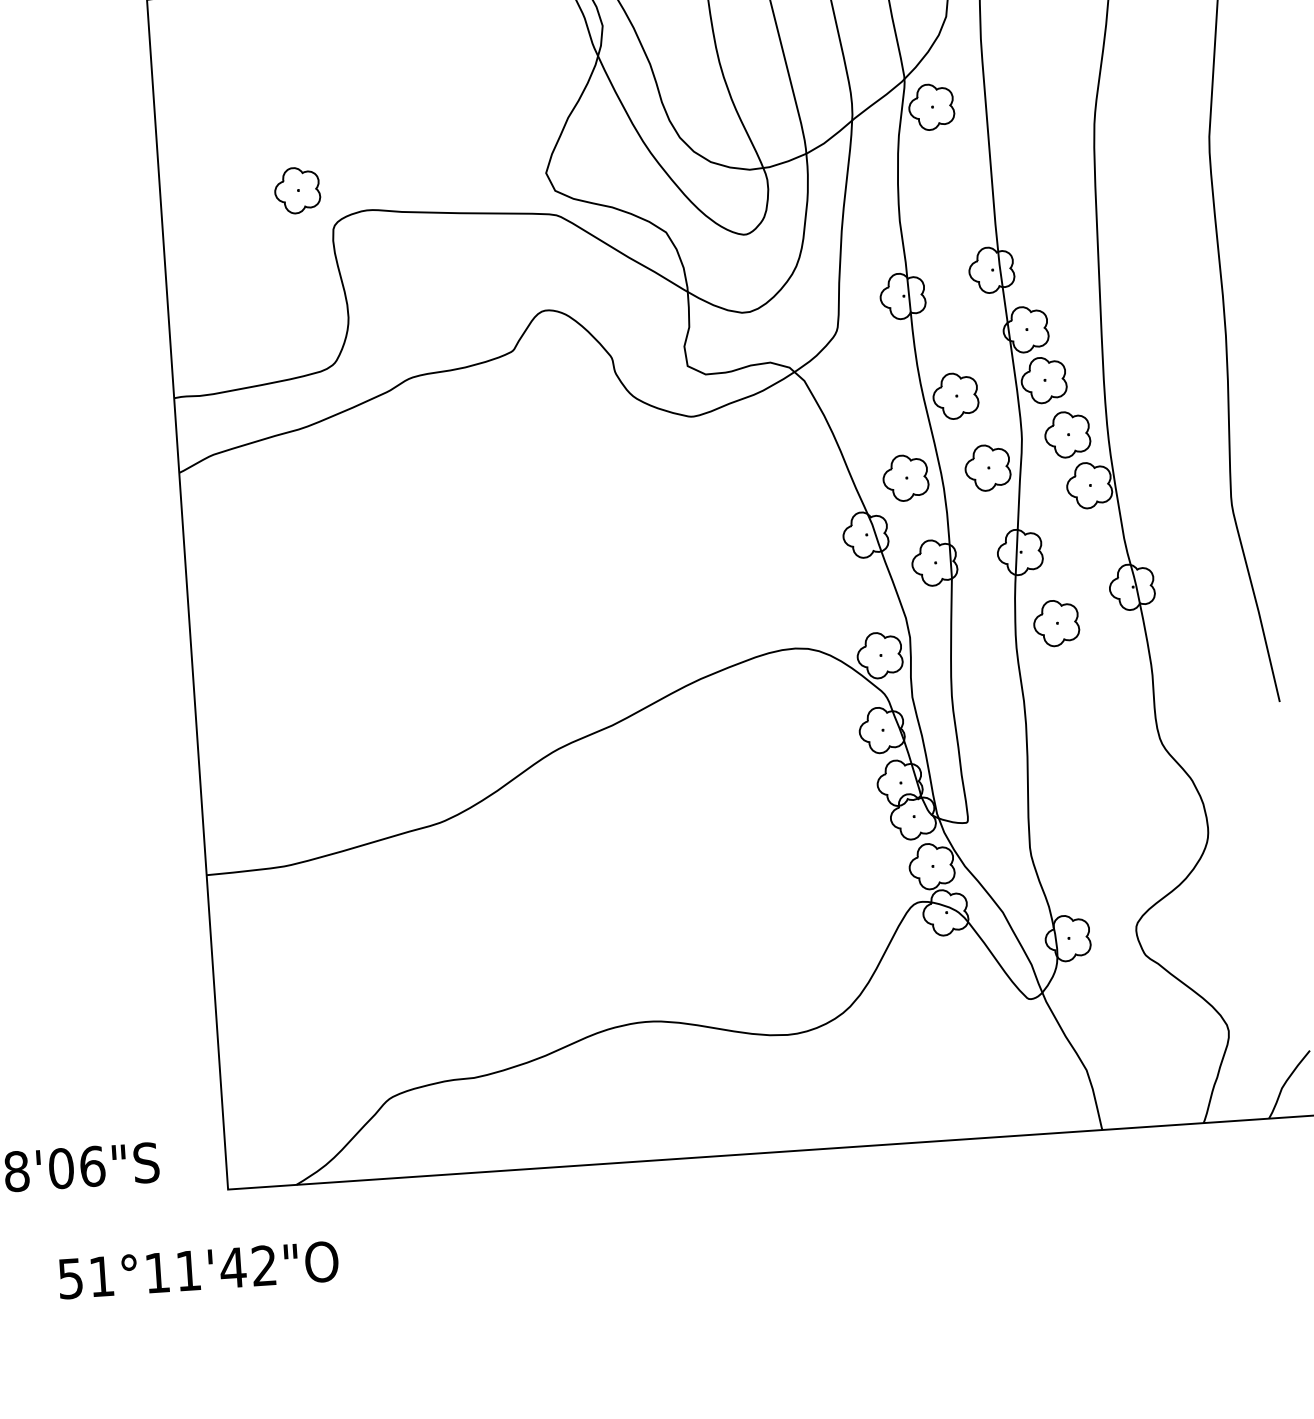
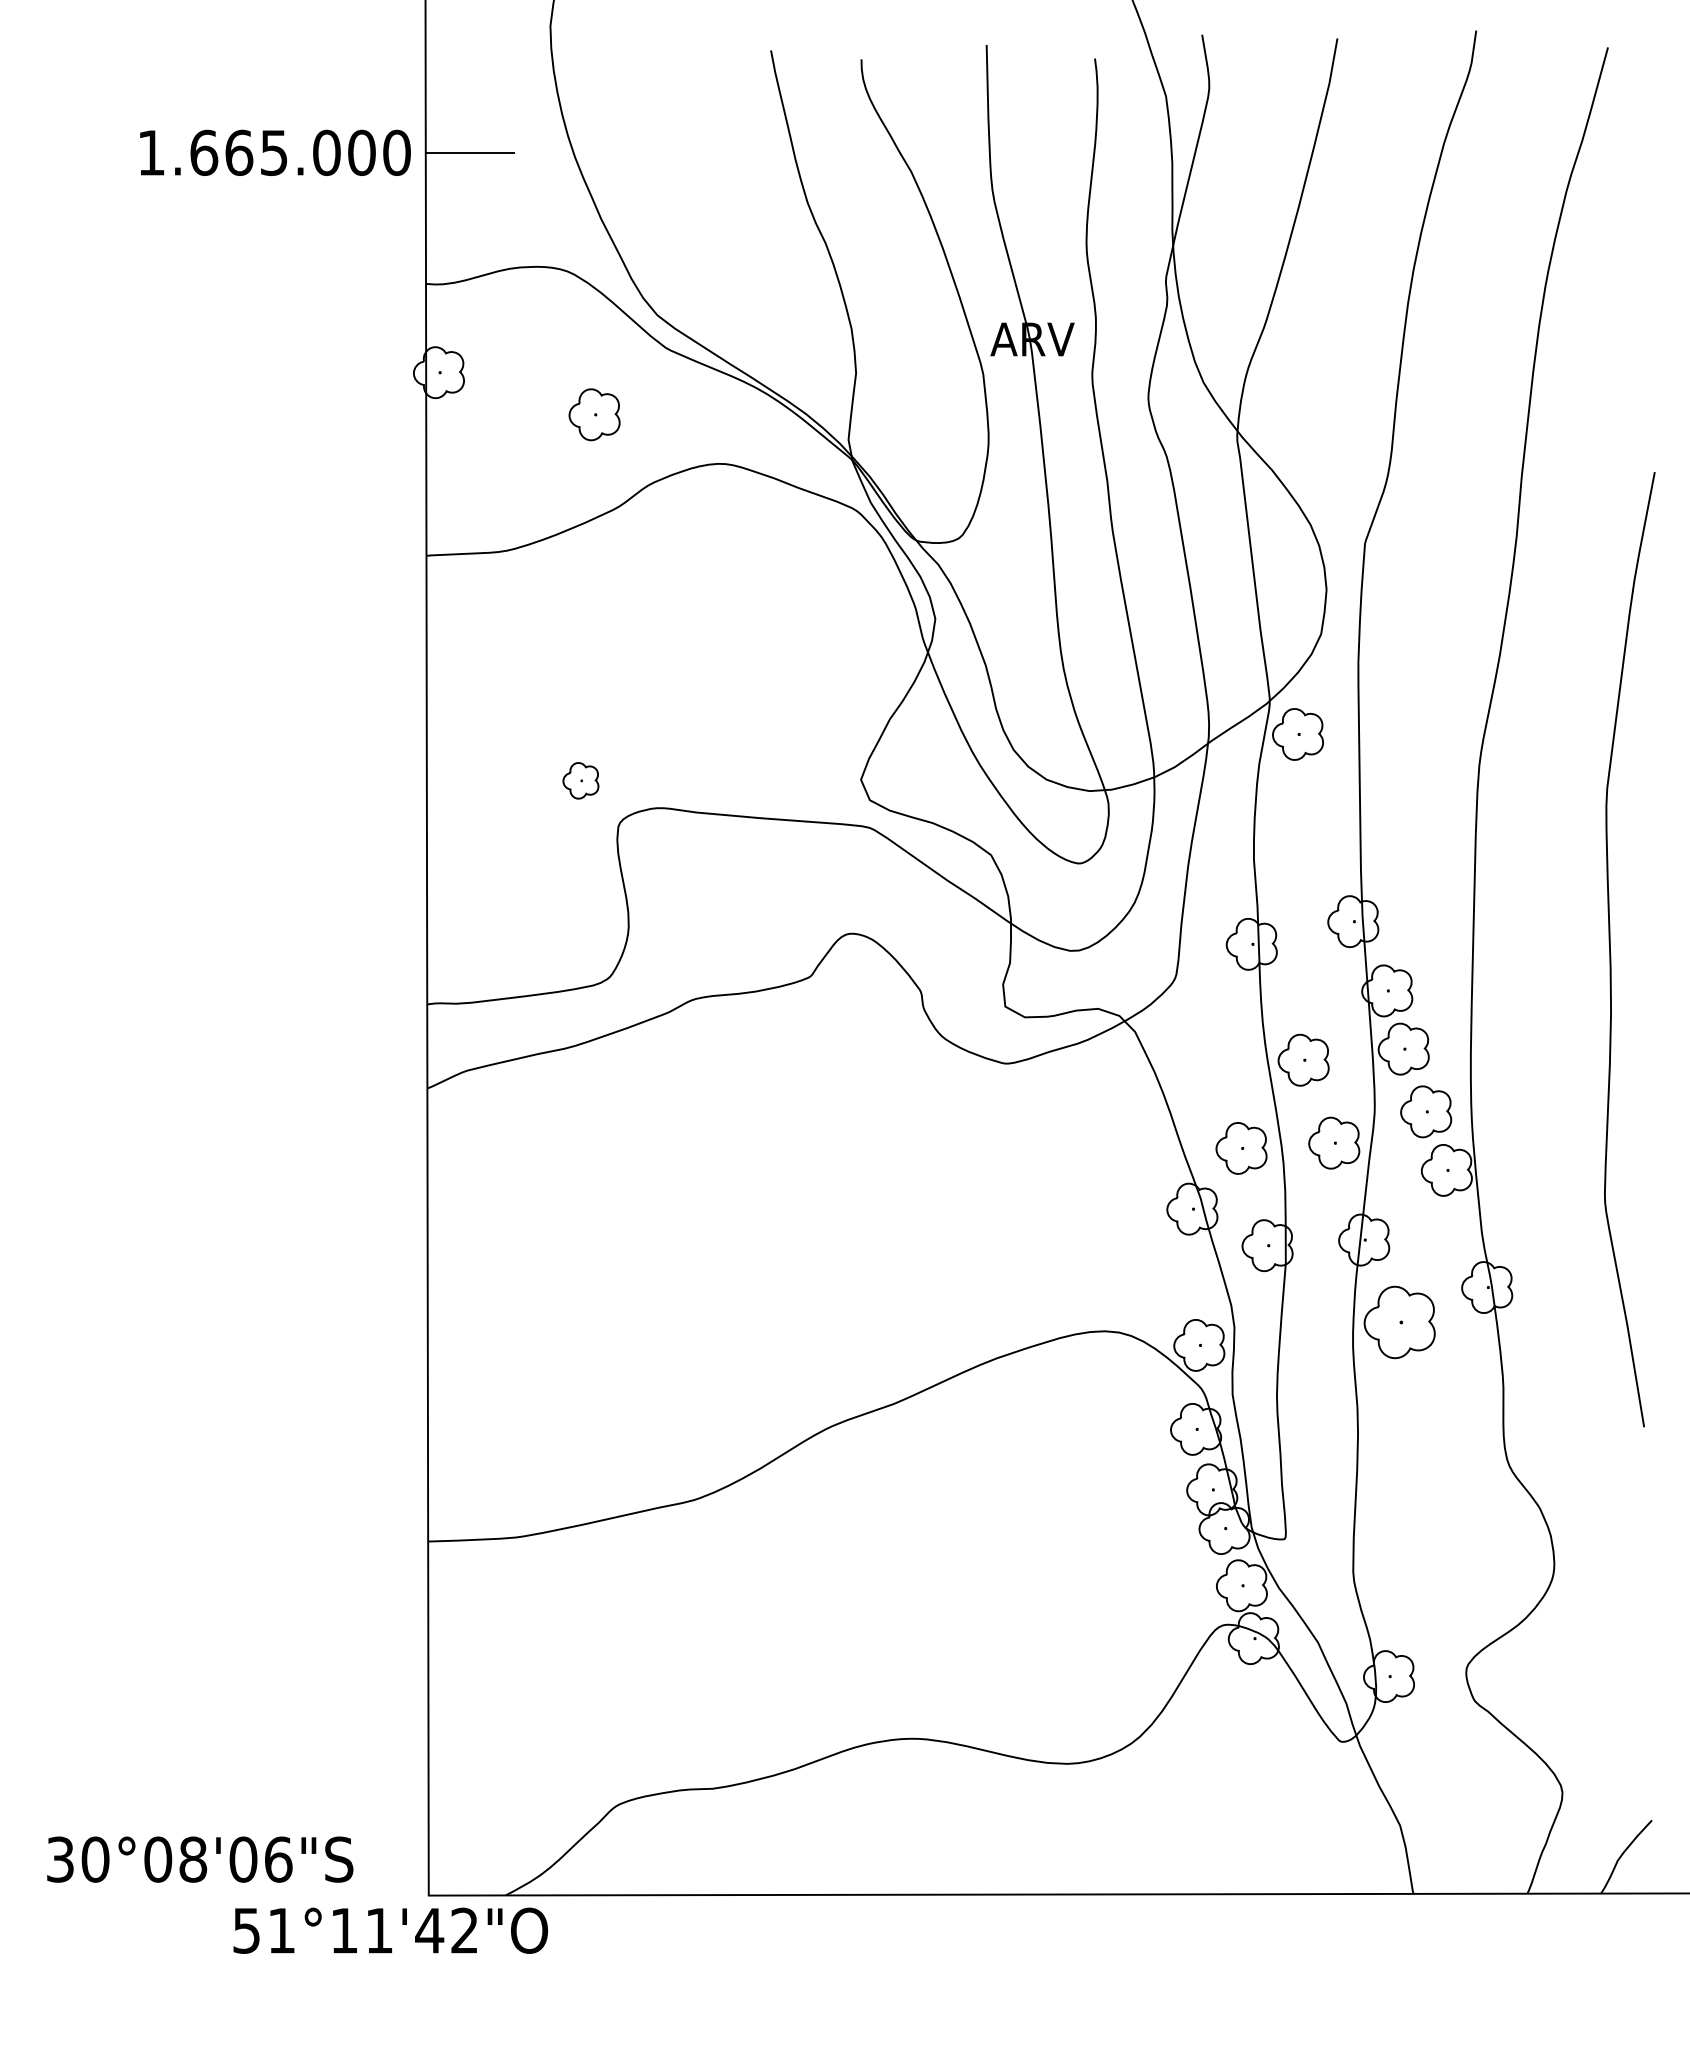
part: (297, 190) -> (580, 780), size x0.7
part: (1056, 623) -> (1399, 1322), size x1.4
text: (198, 1269) -> (390, 1930), moved

